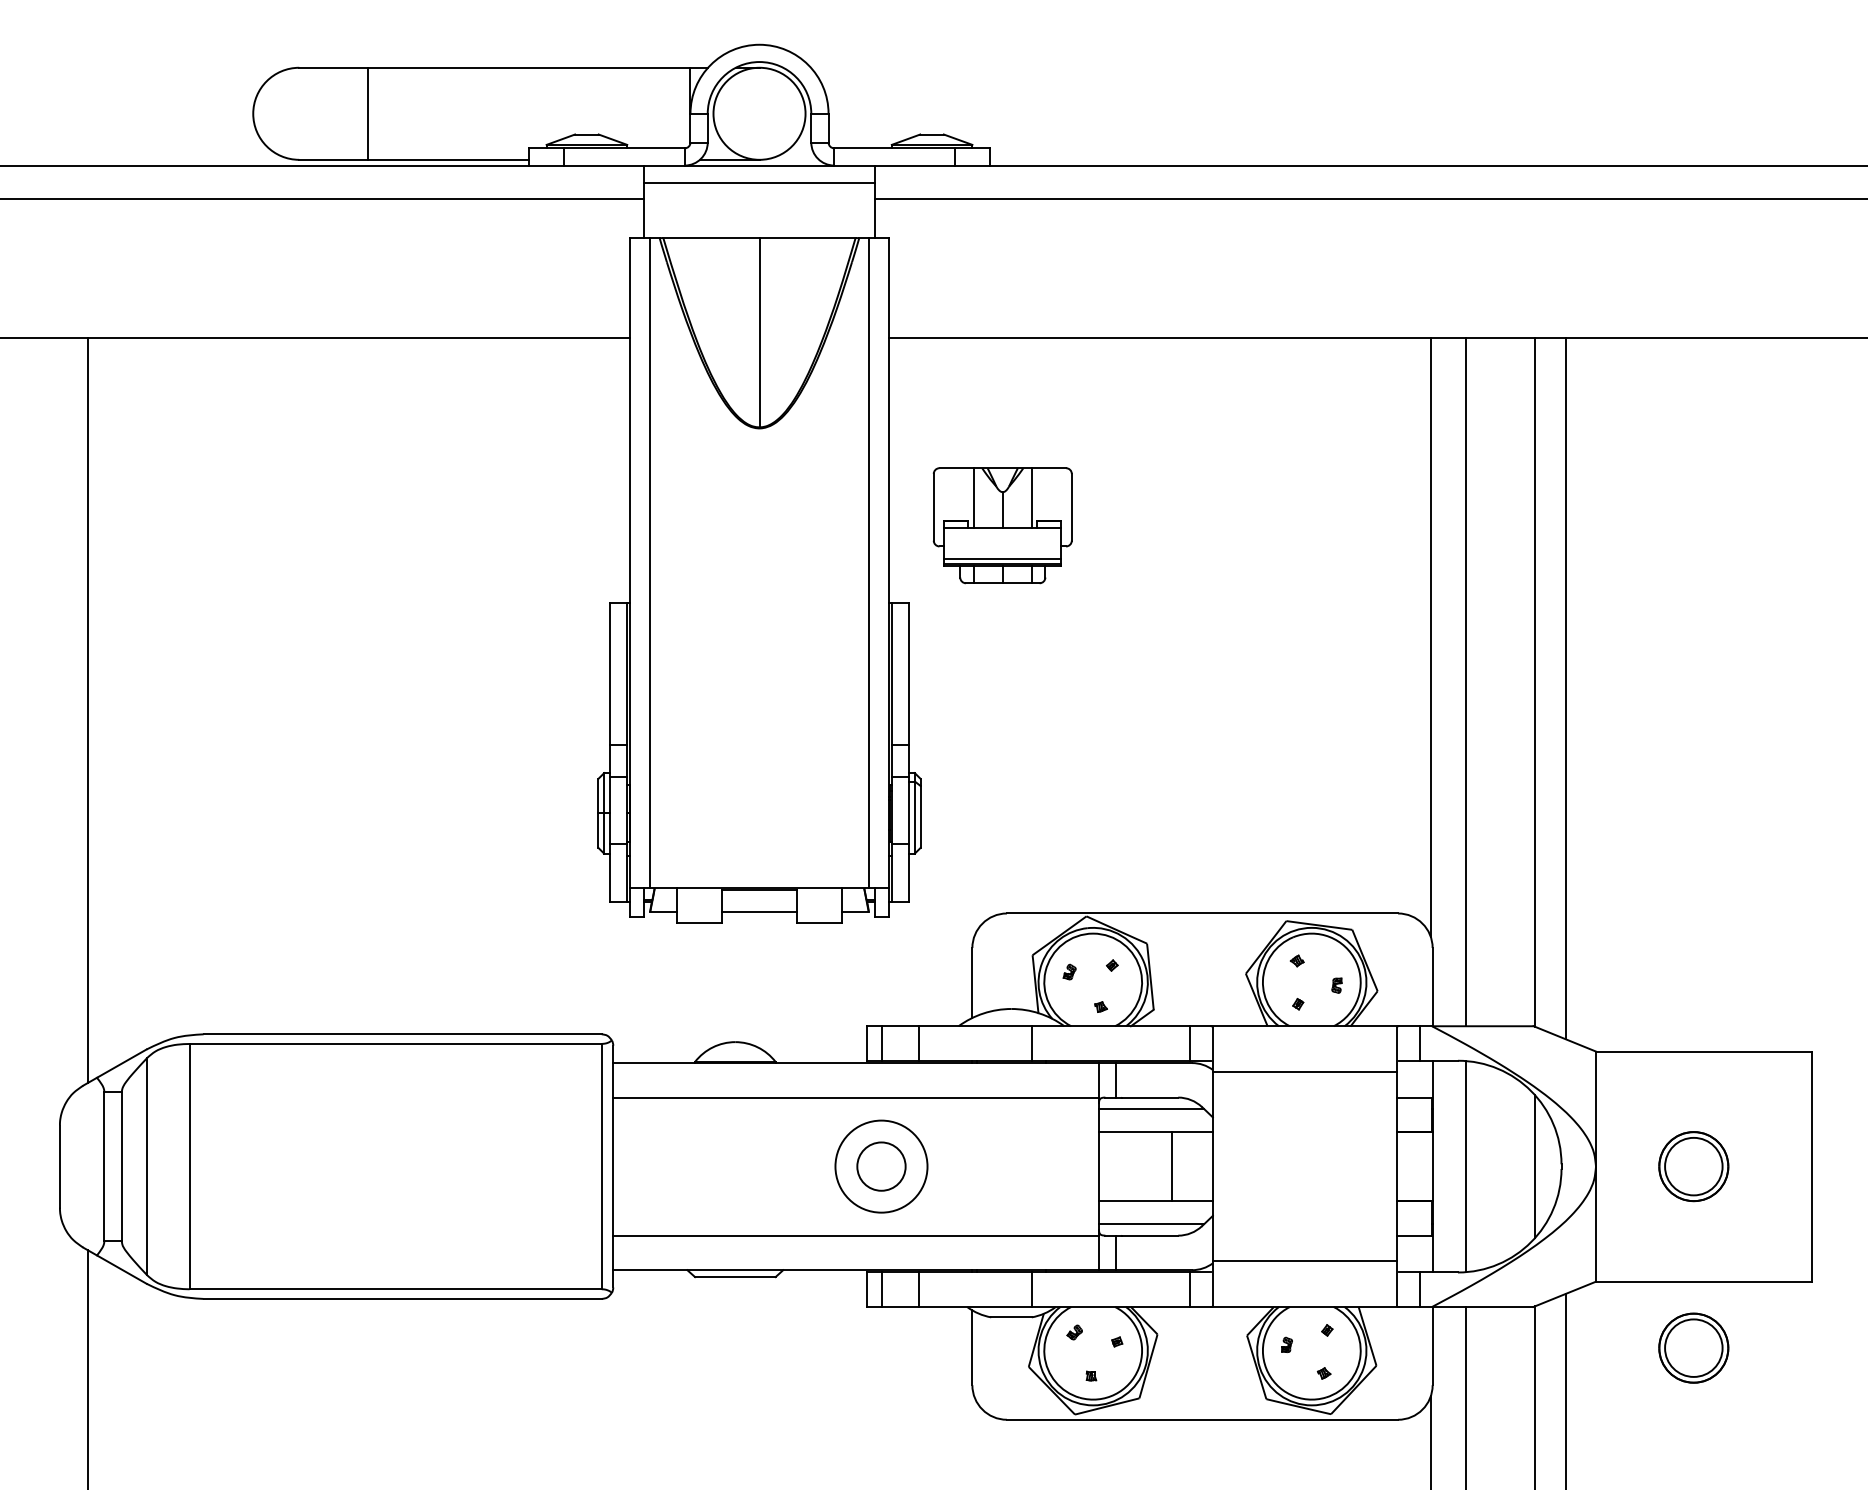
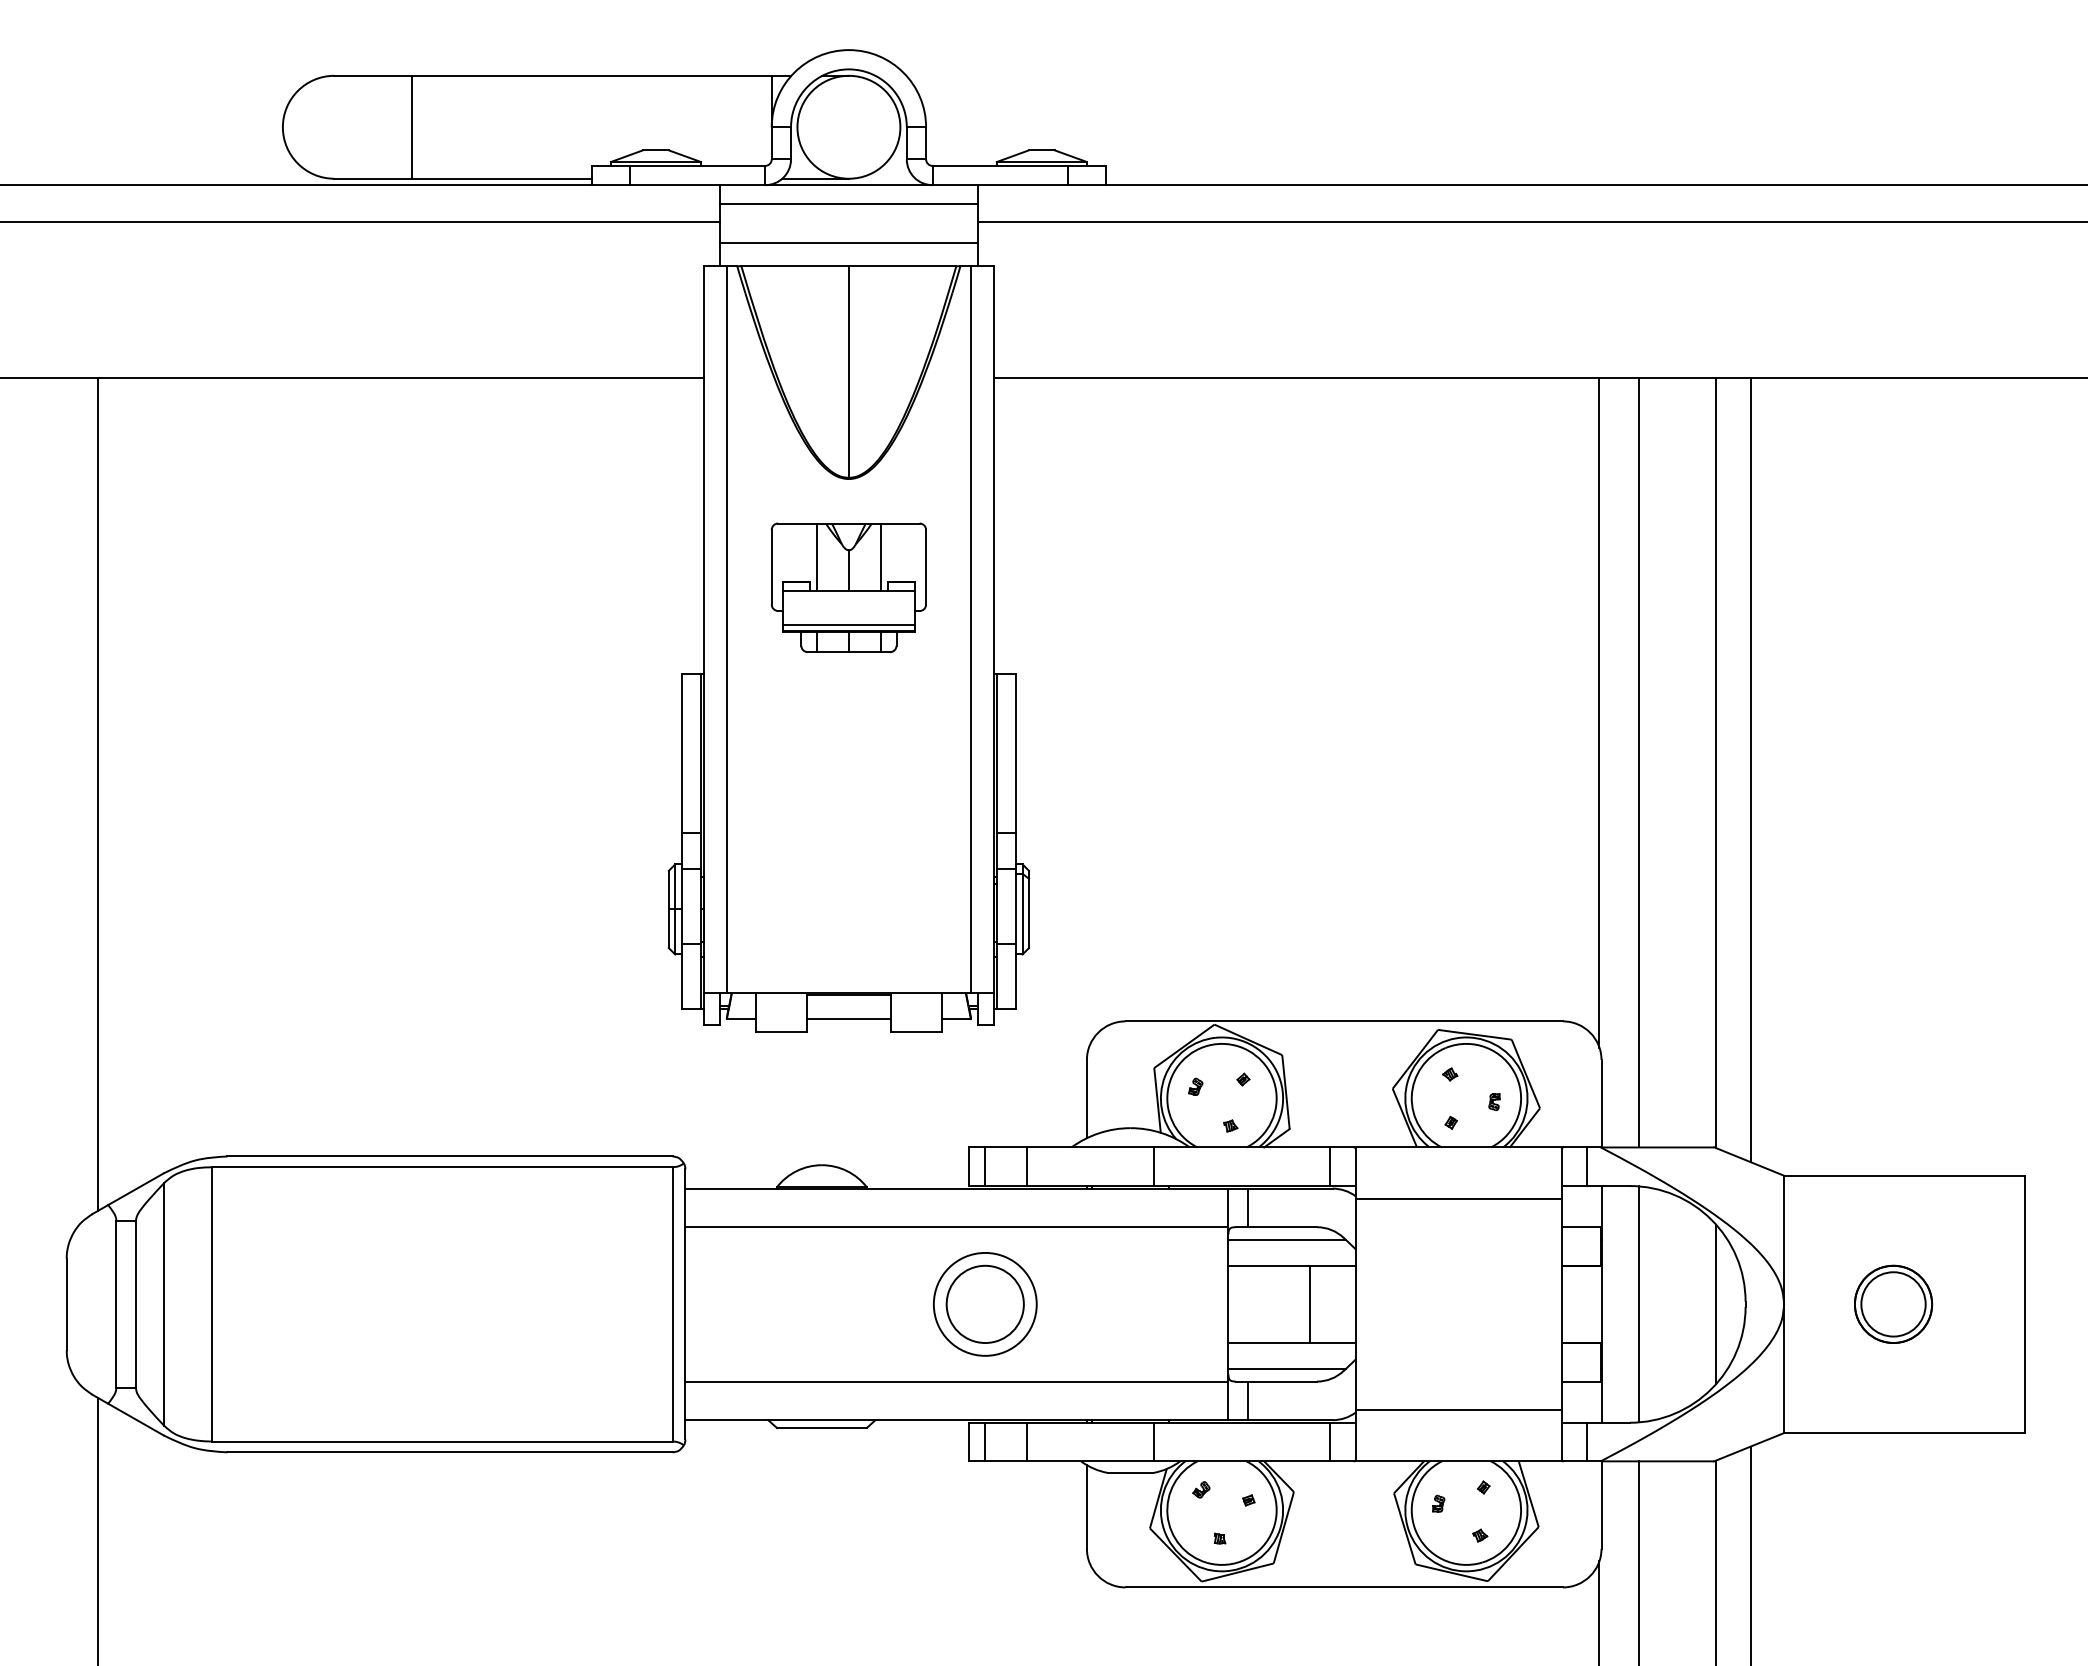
line: (759, 217) -> (848, 243), added
part: (1002, 525) -> (848, 587), moved
circle: (880, 1166) -> (984, 1304), size x1.43
part: (1693, 1347) -> (1893, 1506), removed

